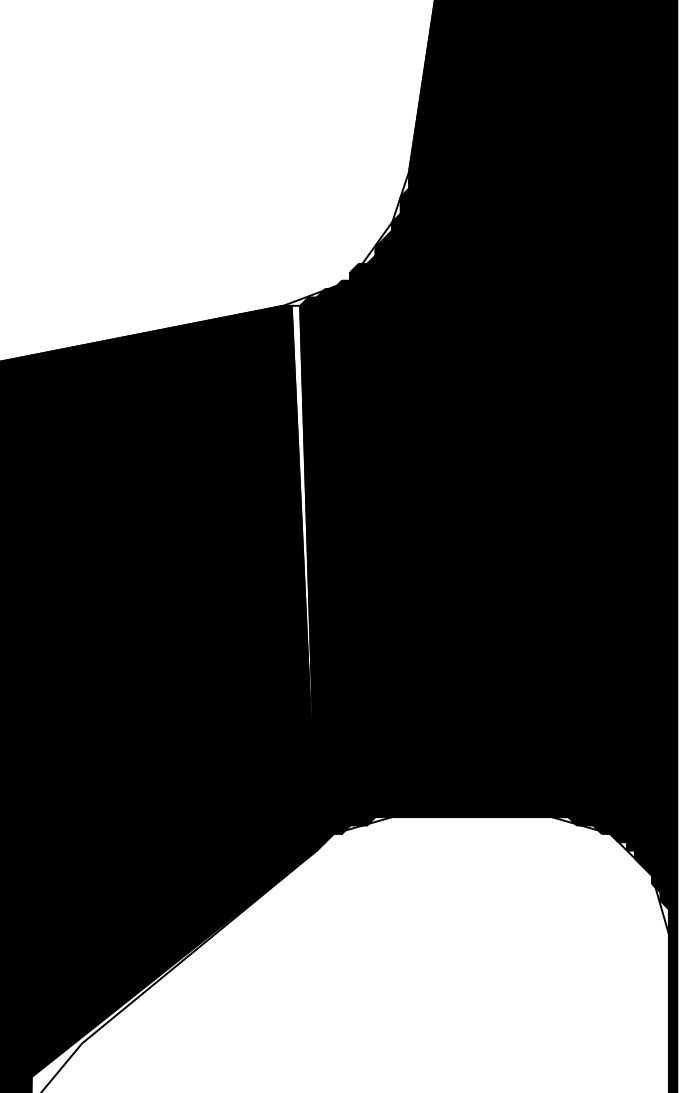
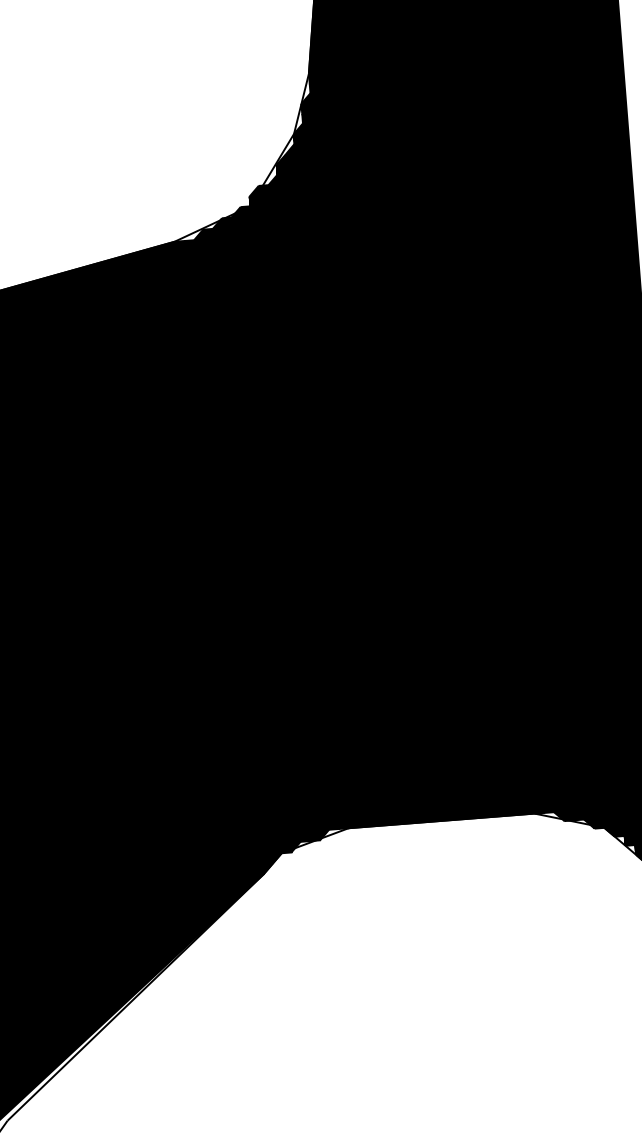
fill: (303, 577) -> (223, 556), added

